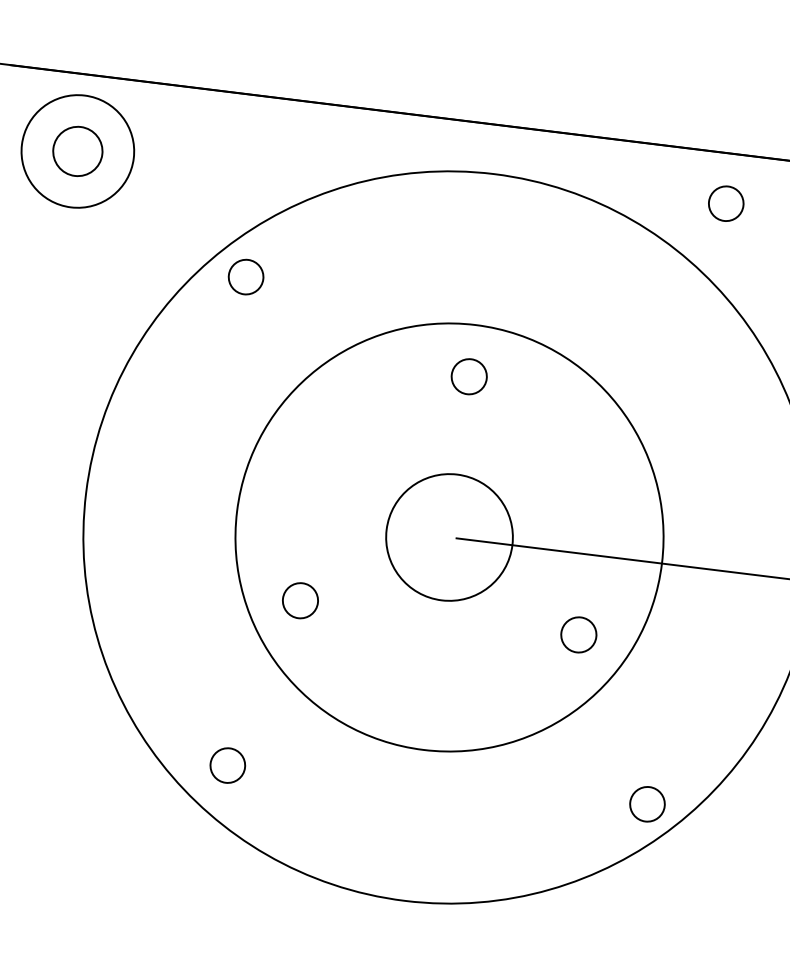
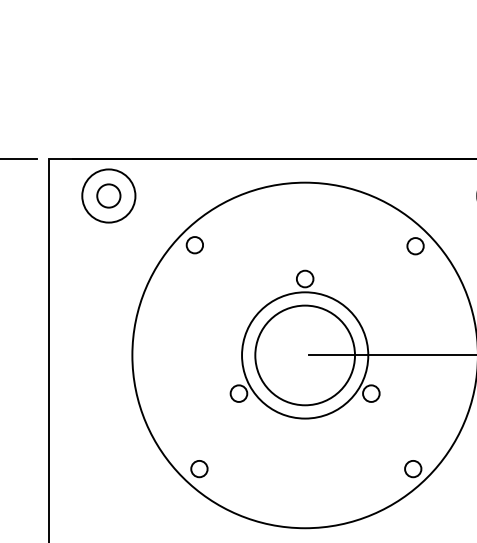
circle: (726, 204) -> (415, 246), moved
circle: (450, 537) -> (305, 355), size x0.62
circle: (450, 537) -> (305, 355), size x1.67
circle: (227, 766) -> (199, 469), moved

